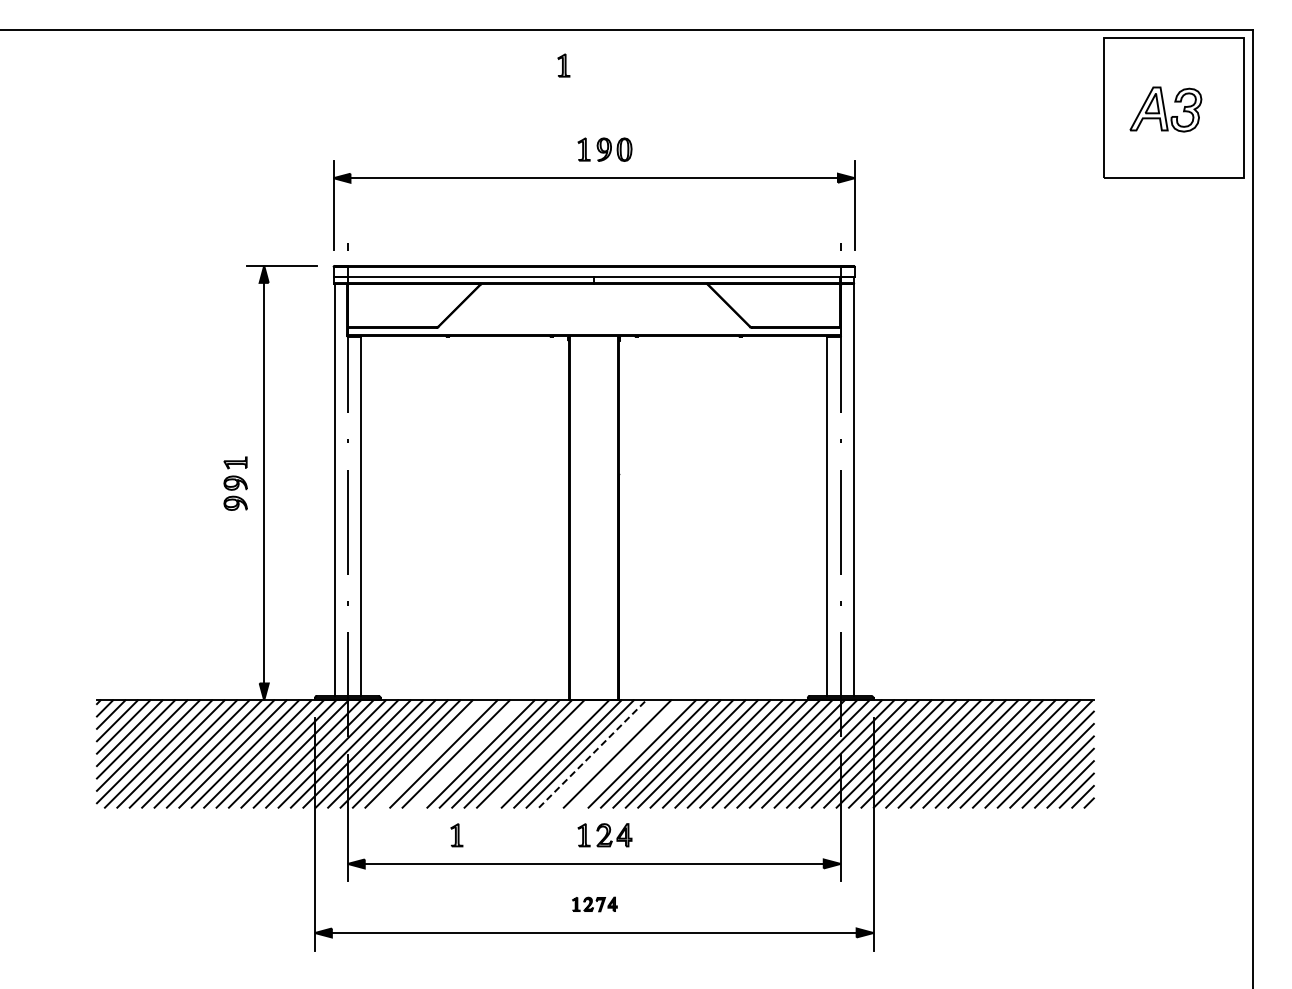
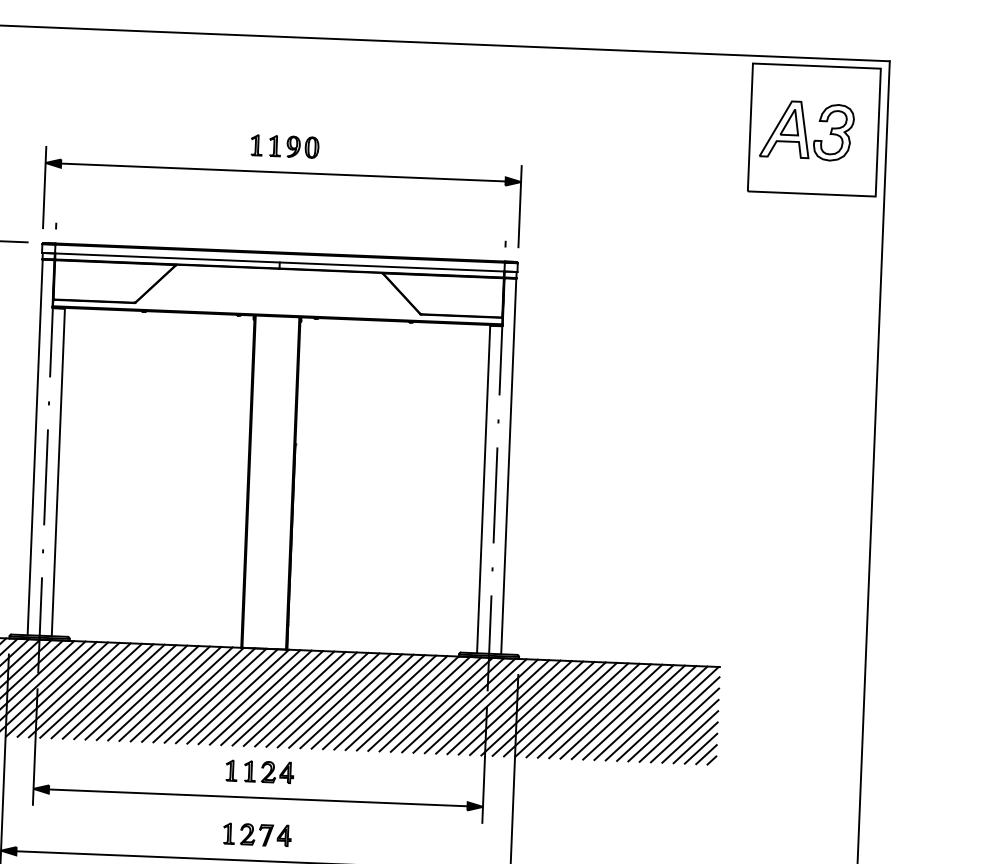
part: (563, 65) -> (256, 145), moved
part: (1165, 109) -> (806, 130), size x1.43
line: (431, 753) -> (113, 691), added
line: (468, 753) -> (147, 692), added
line: (542, 753) -> (215, 695), added
line: (604, 753) -> (271, 697), added
line: (629, 753) -> (294, 698), added
line: (592, 754) -> (260, 698), dashed -> solid
part: (456, 835) -> (231, 770), moved
part: (594, 904) -> (257, 834), size x1.67

